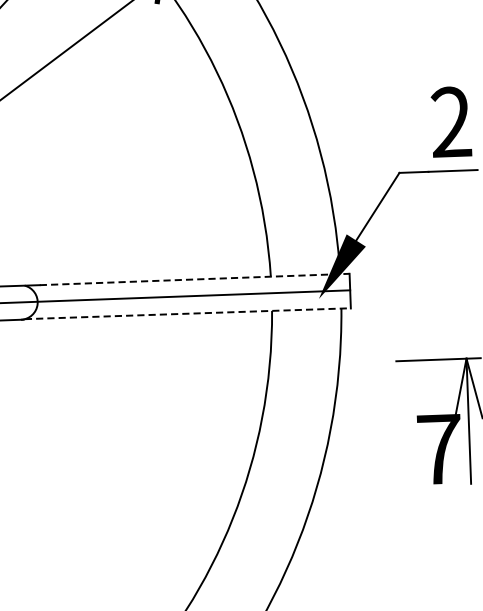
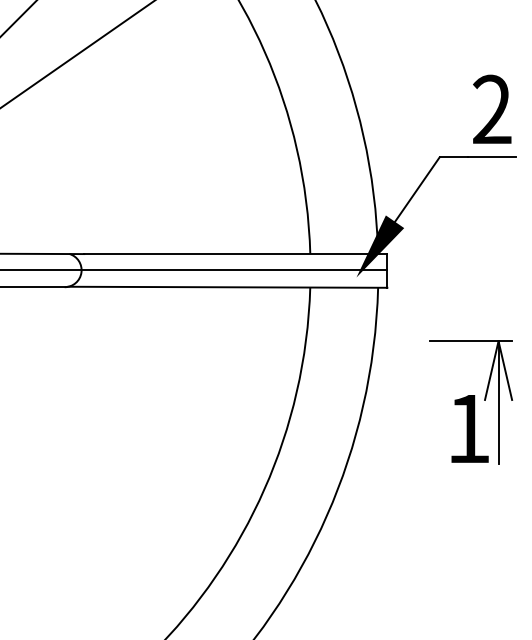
line: (194, 279) -> (235, 254), dashed -> solid
line: (188, 313) -> (228, 287), dashed -> solid
text: (440, 449) -> (469, 428), 7 -> 1

